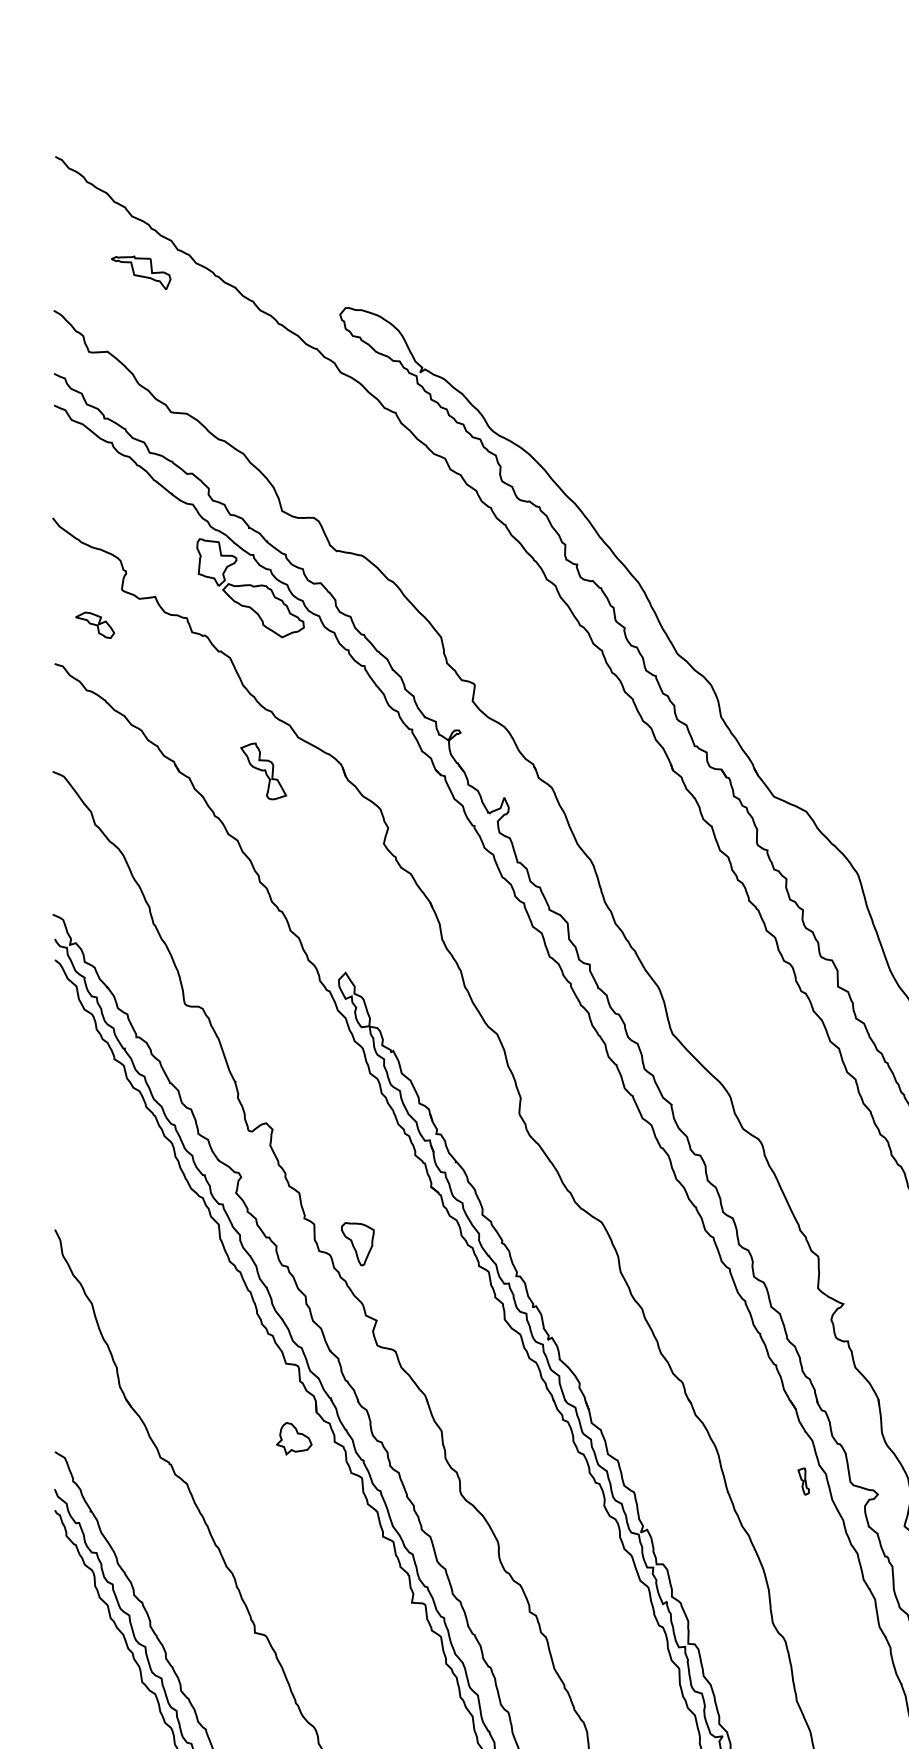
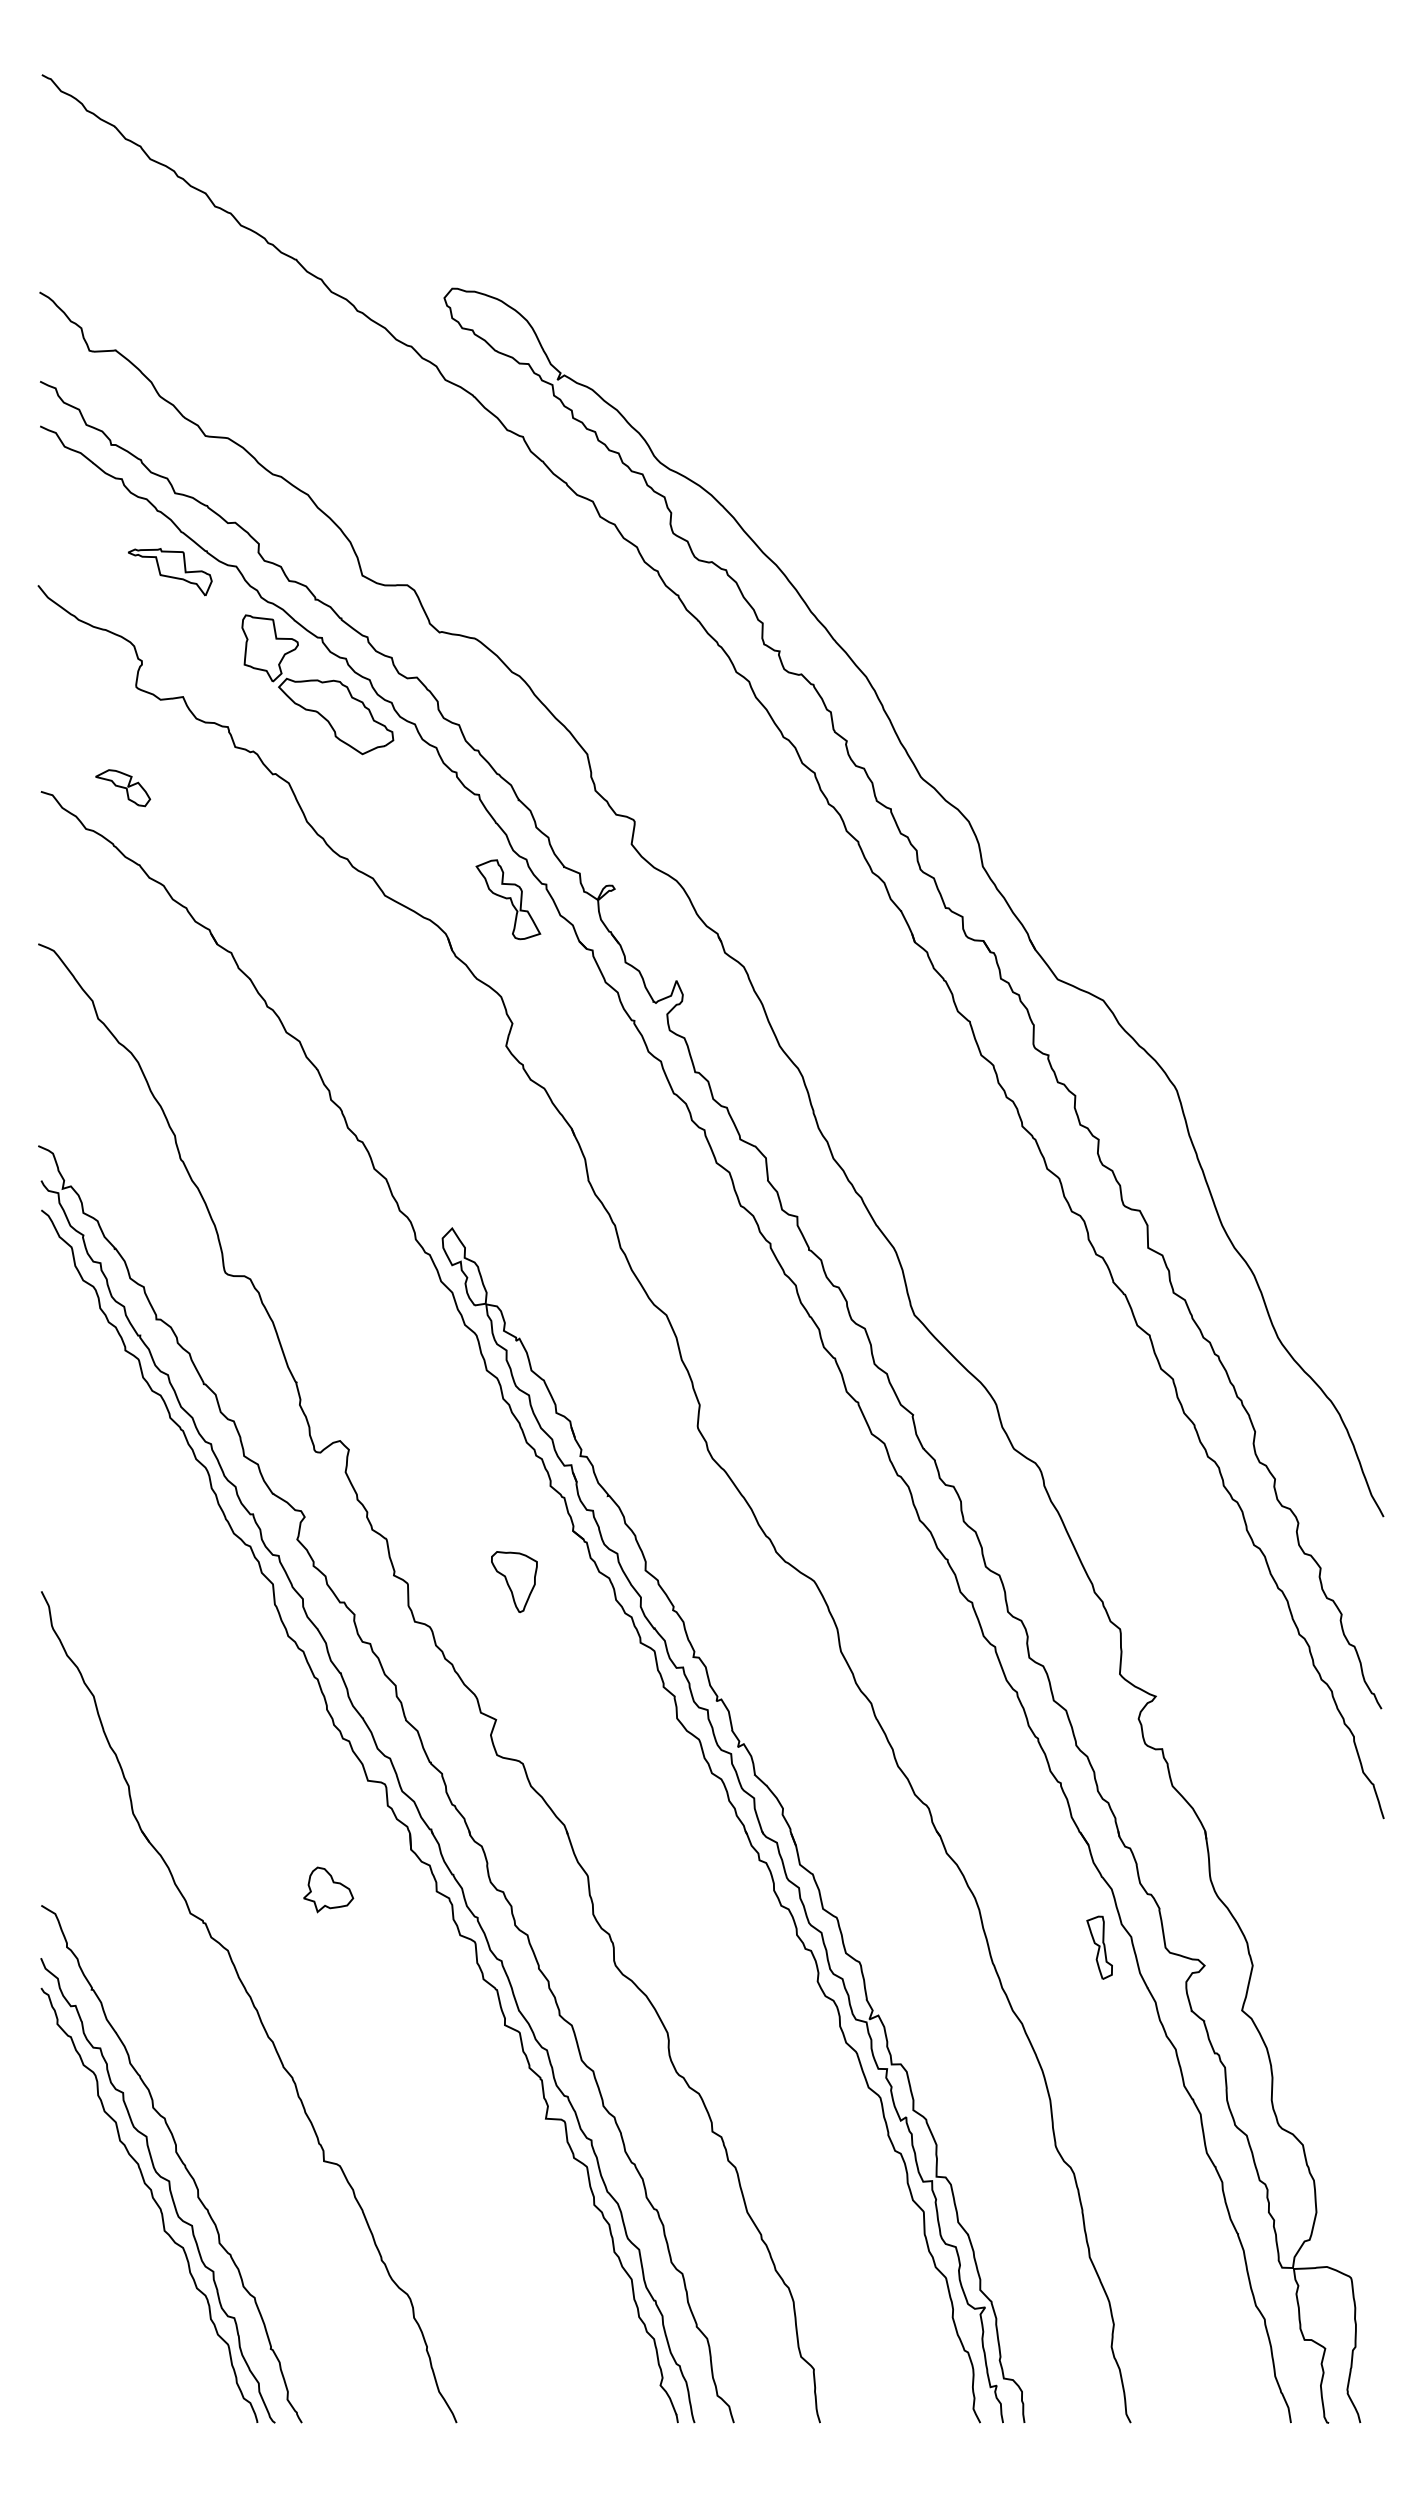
part: (141, 273) -> (170, 572), moved
part: (95, 625) -> (123, 788), moved
part: (263, 771) -> (508, 899), moved
part: (357, 1244) -> (514, 1582), moved
part: (294, 1438) -> (328, 1889), moved
part: (803, 1481) -> (1099, 1947), size x1.67

